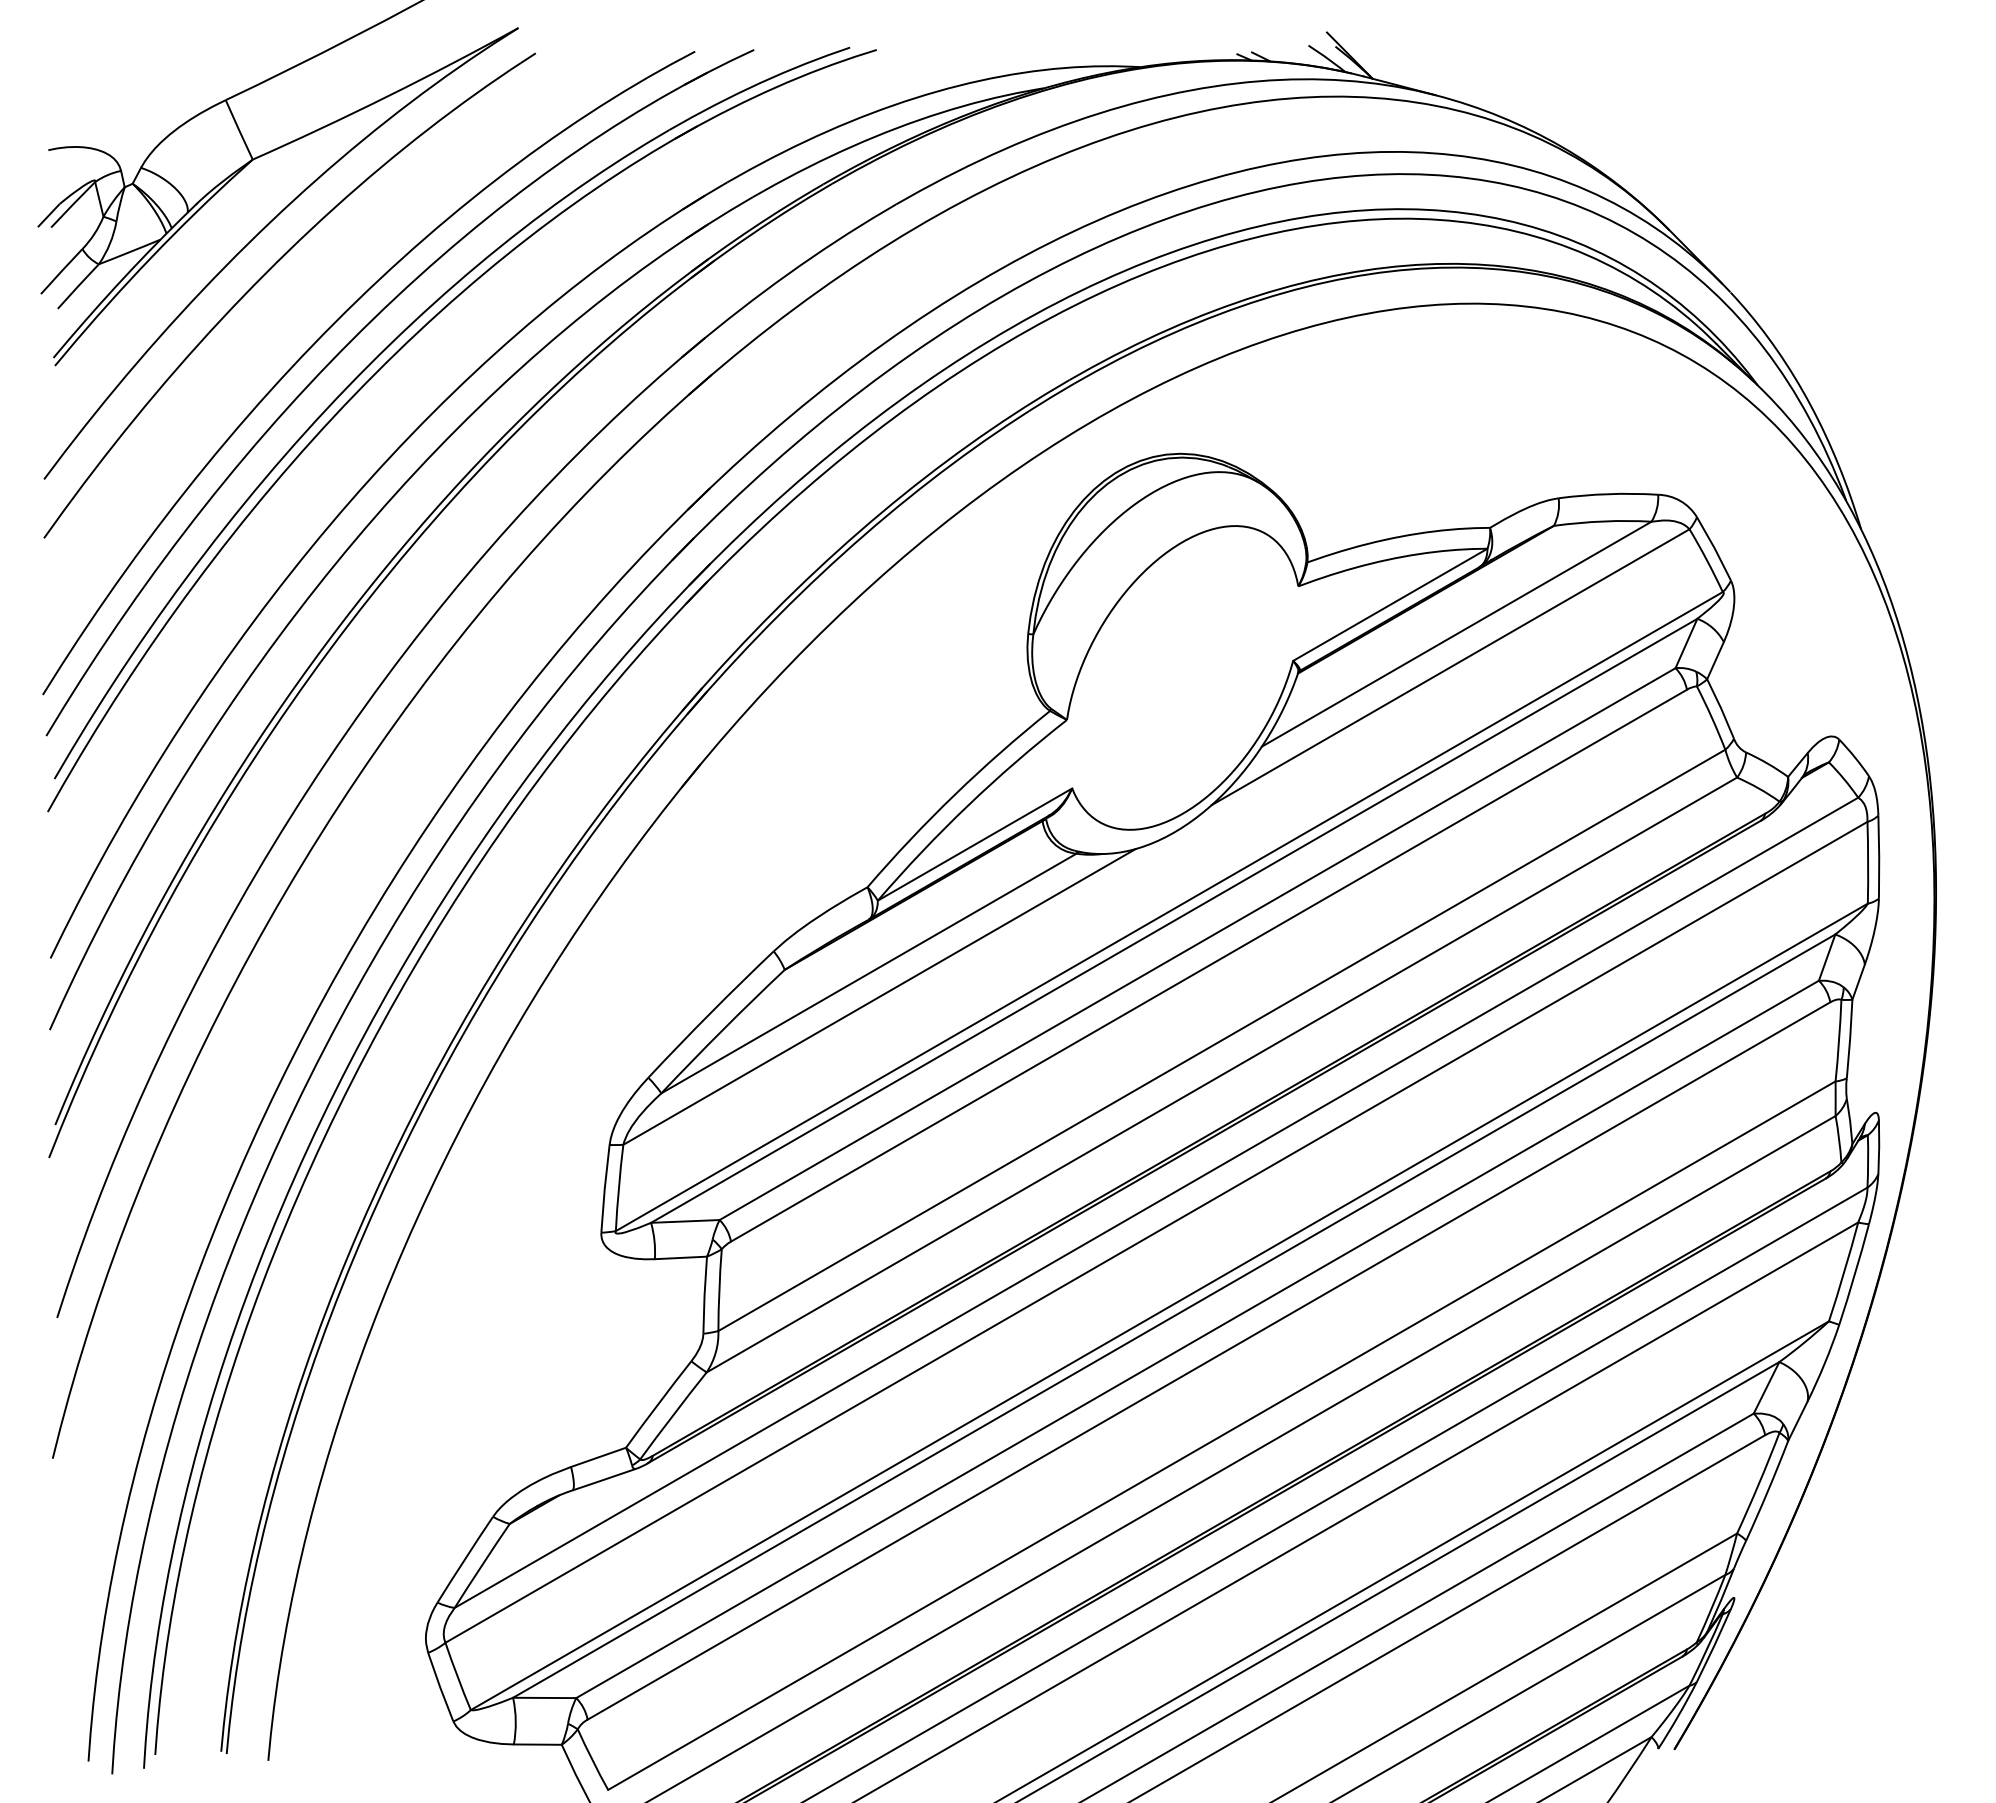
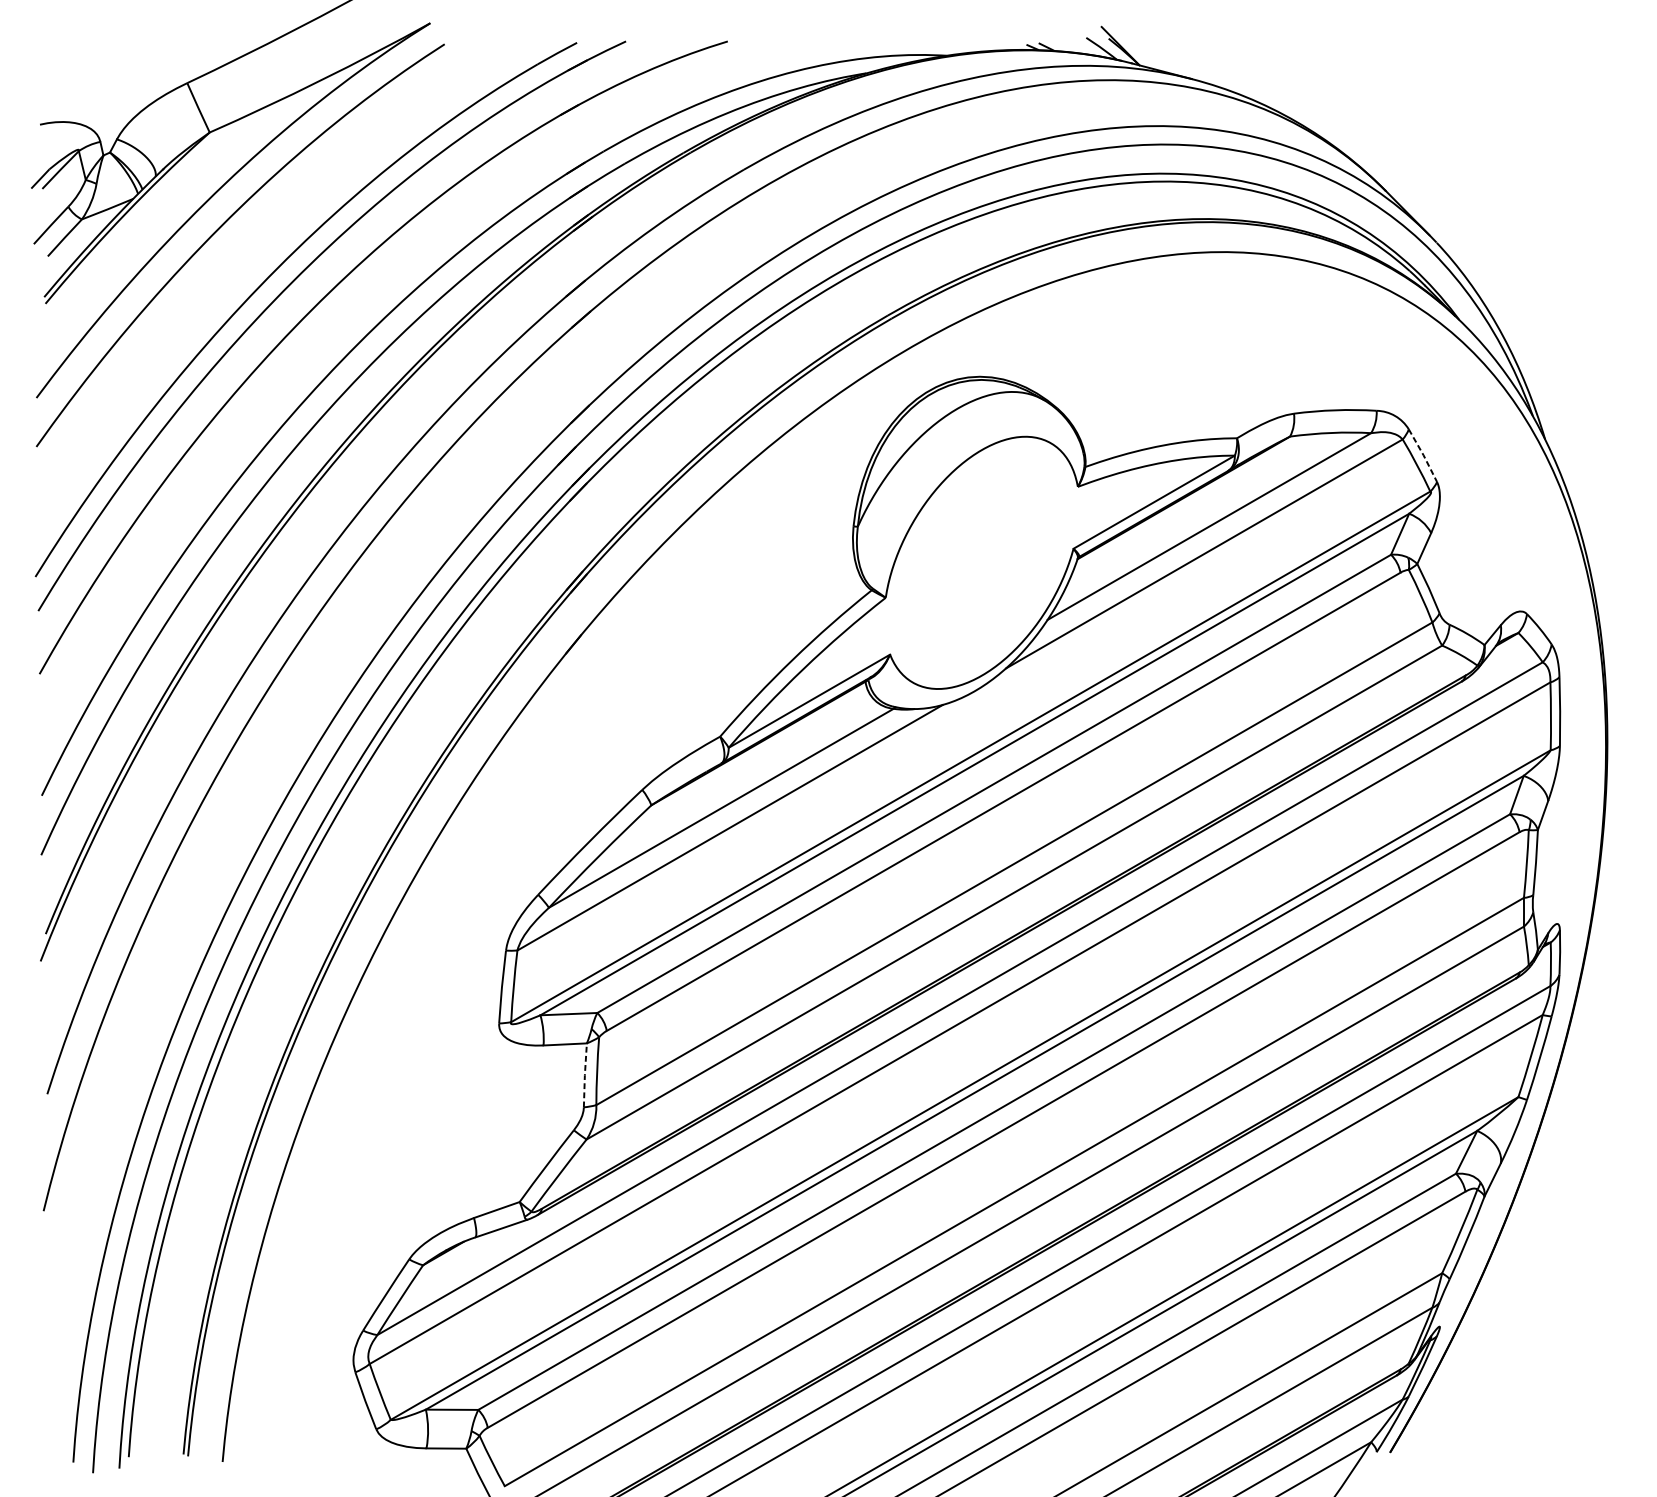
part: (388, 347) -> (322, 288), removed
line: (1714, 548) -> (1423, 455), solid -> dashed
line: (704, 1295) -> (584, 1075), solid -> dashed

